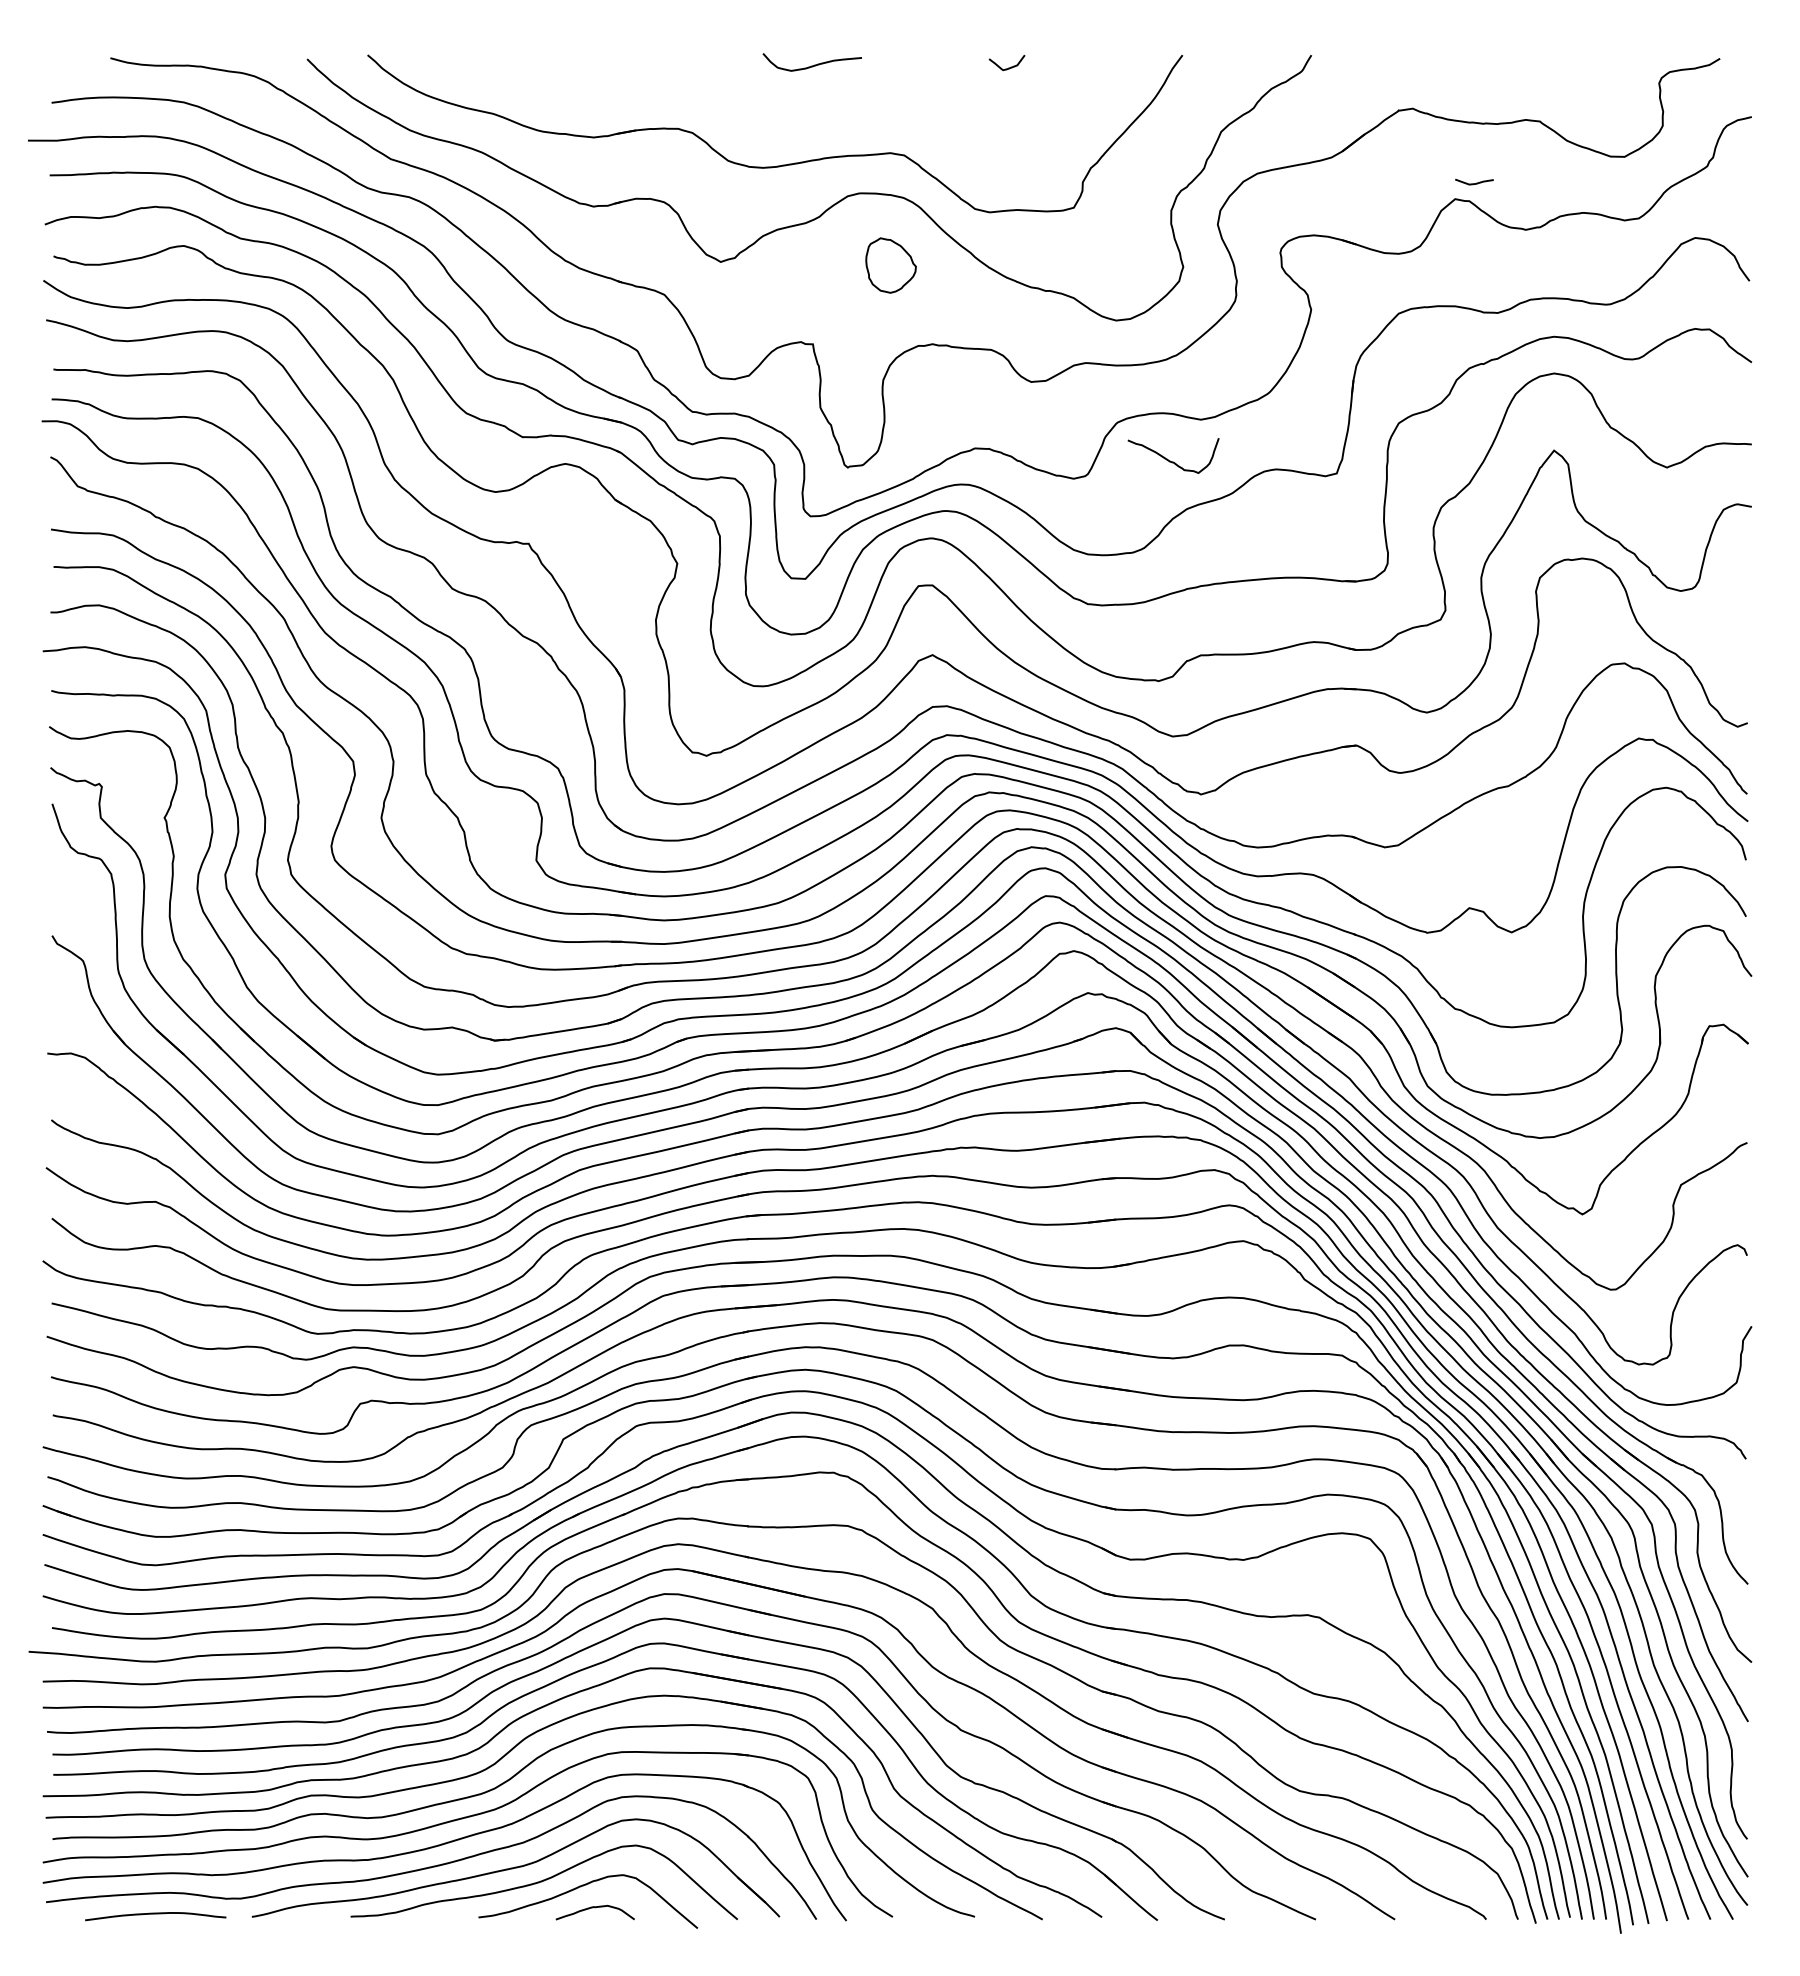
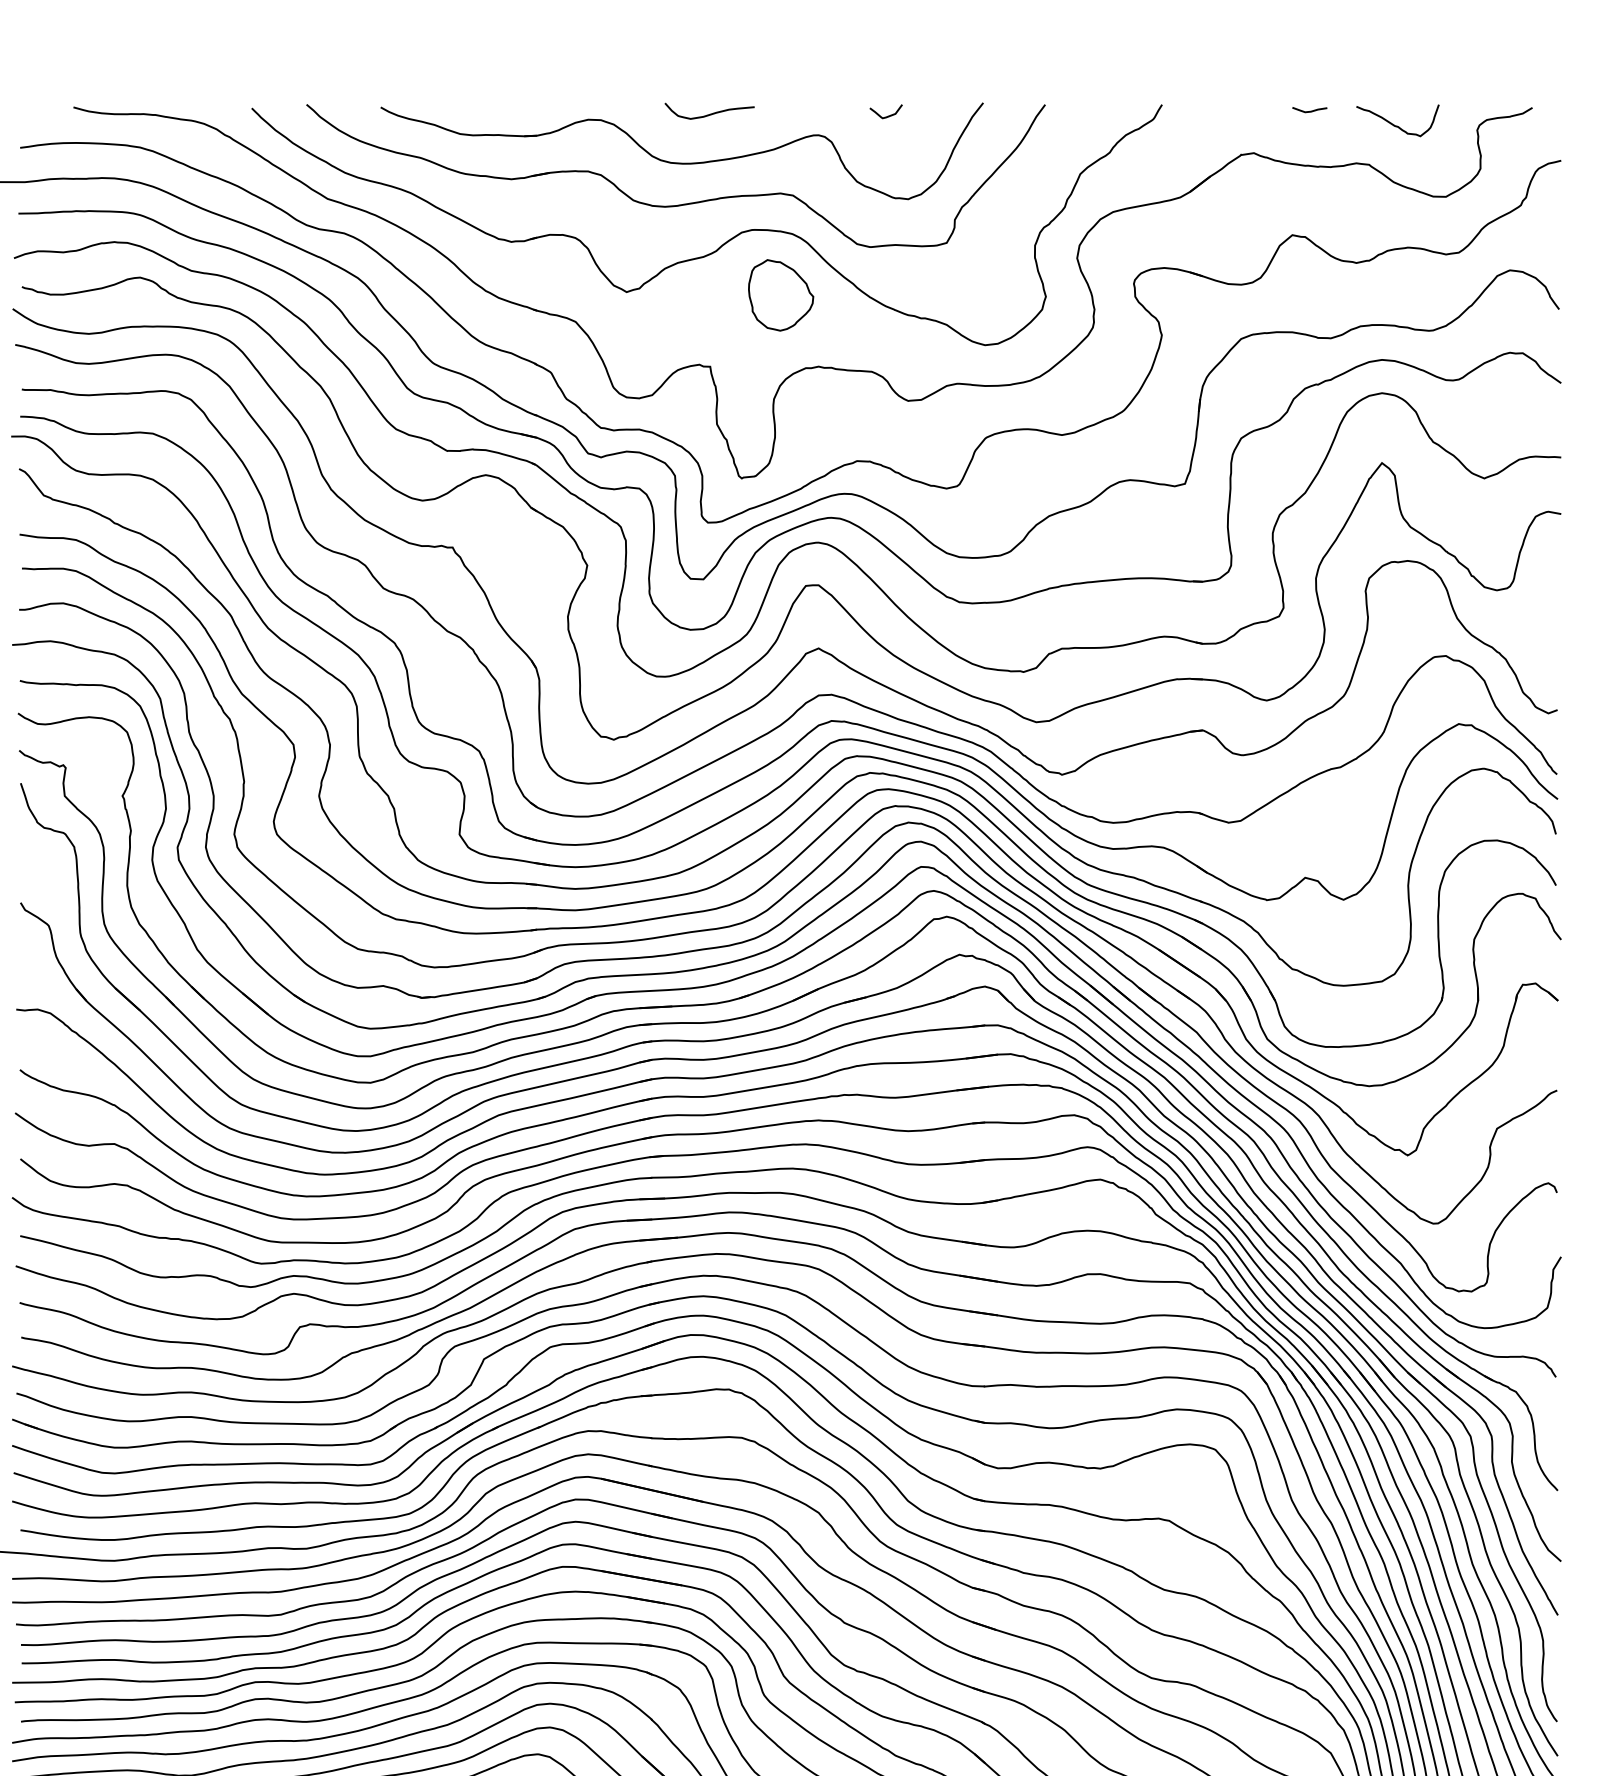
part: (781, 119) -> (681, 162), added
curve: (1474, 183) -> (1309, 111), moved
part: (890, 265) -> (780, 295), size x1.43
curve: (1170, 460) -> (1395, 124), moved

